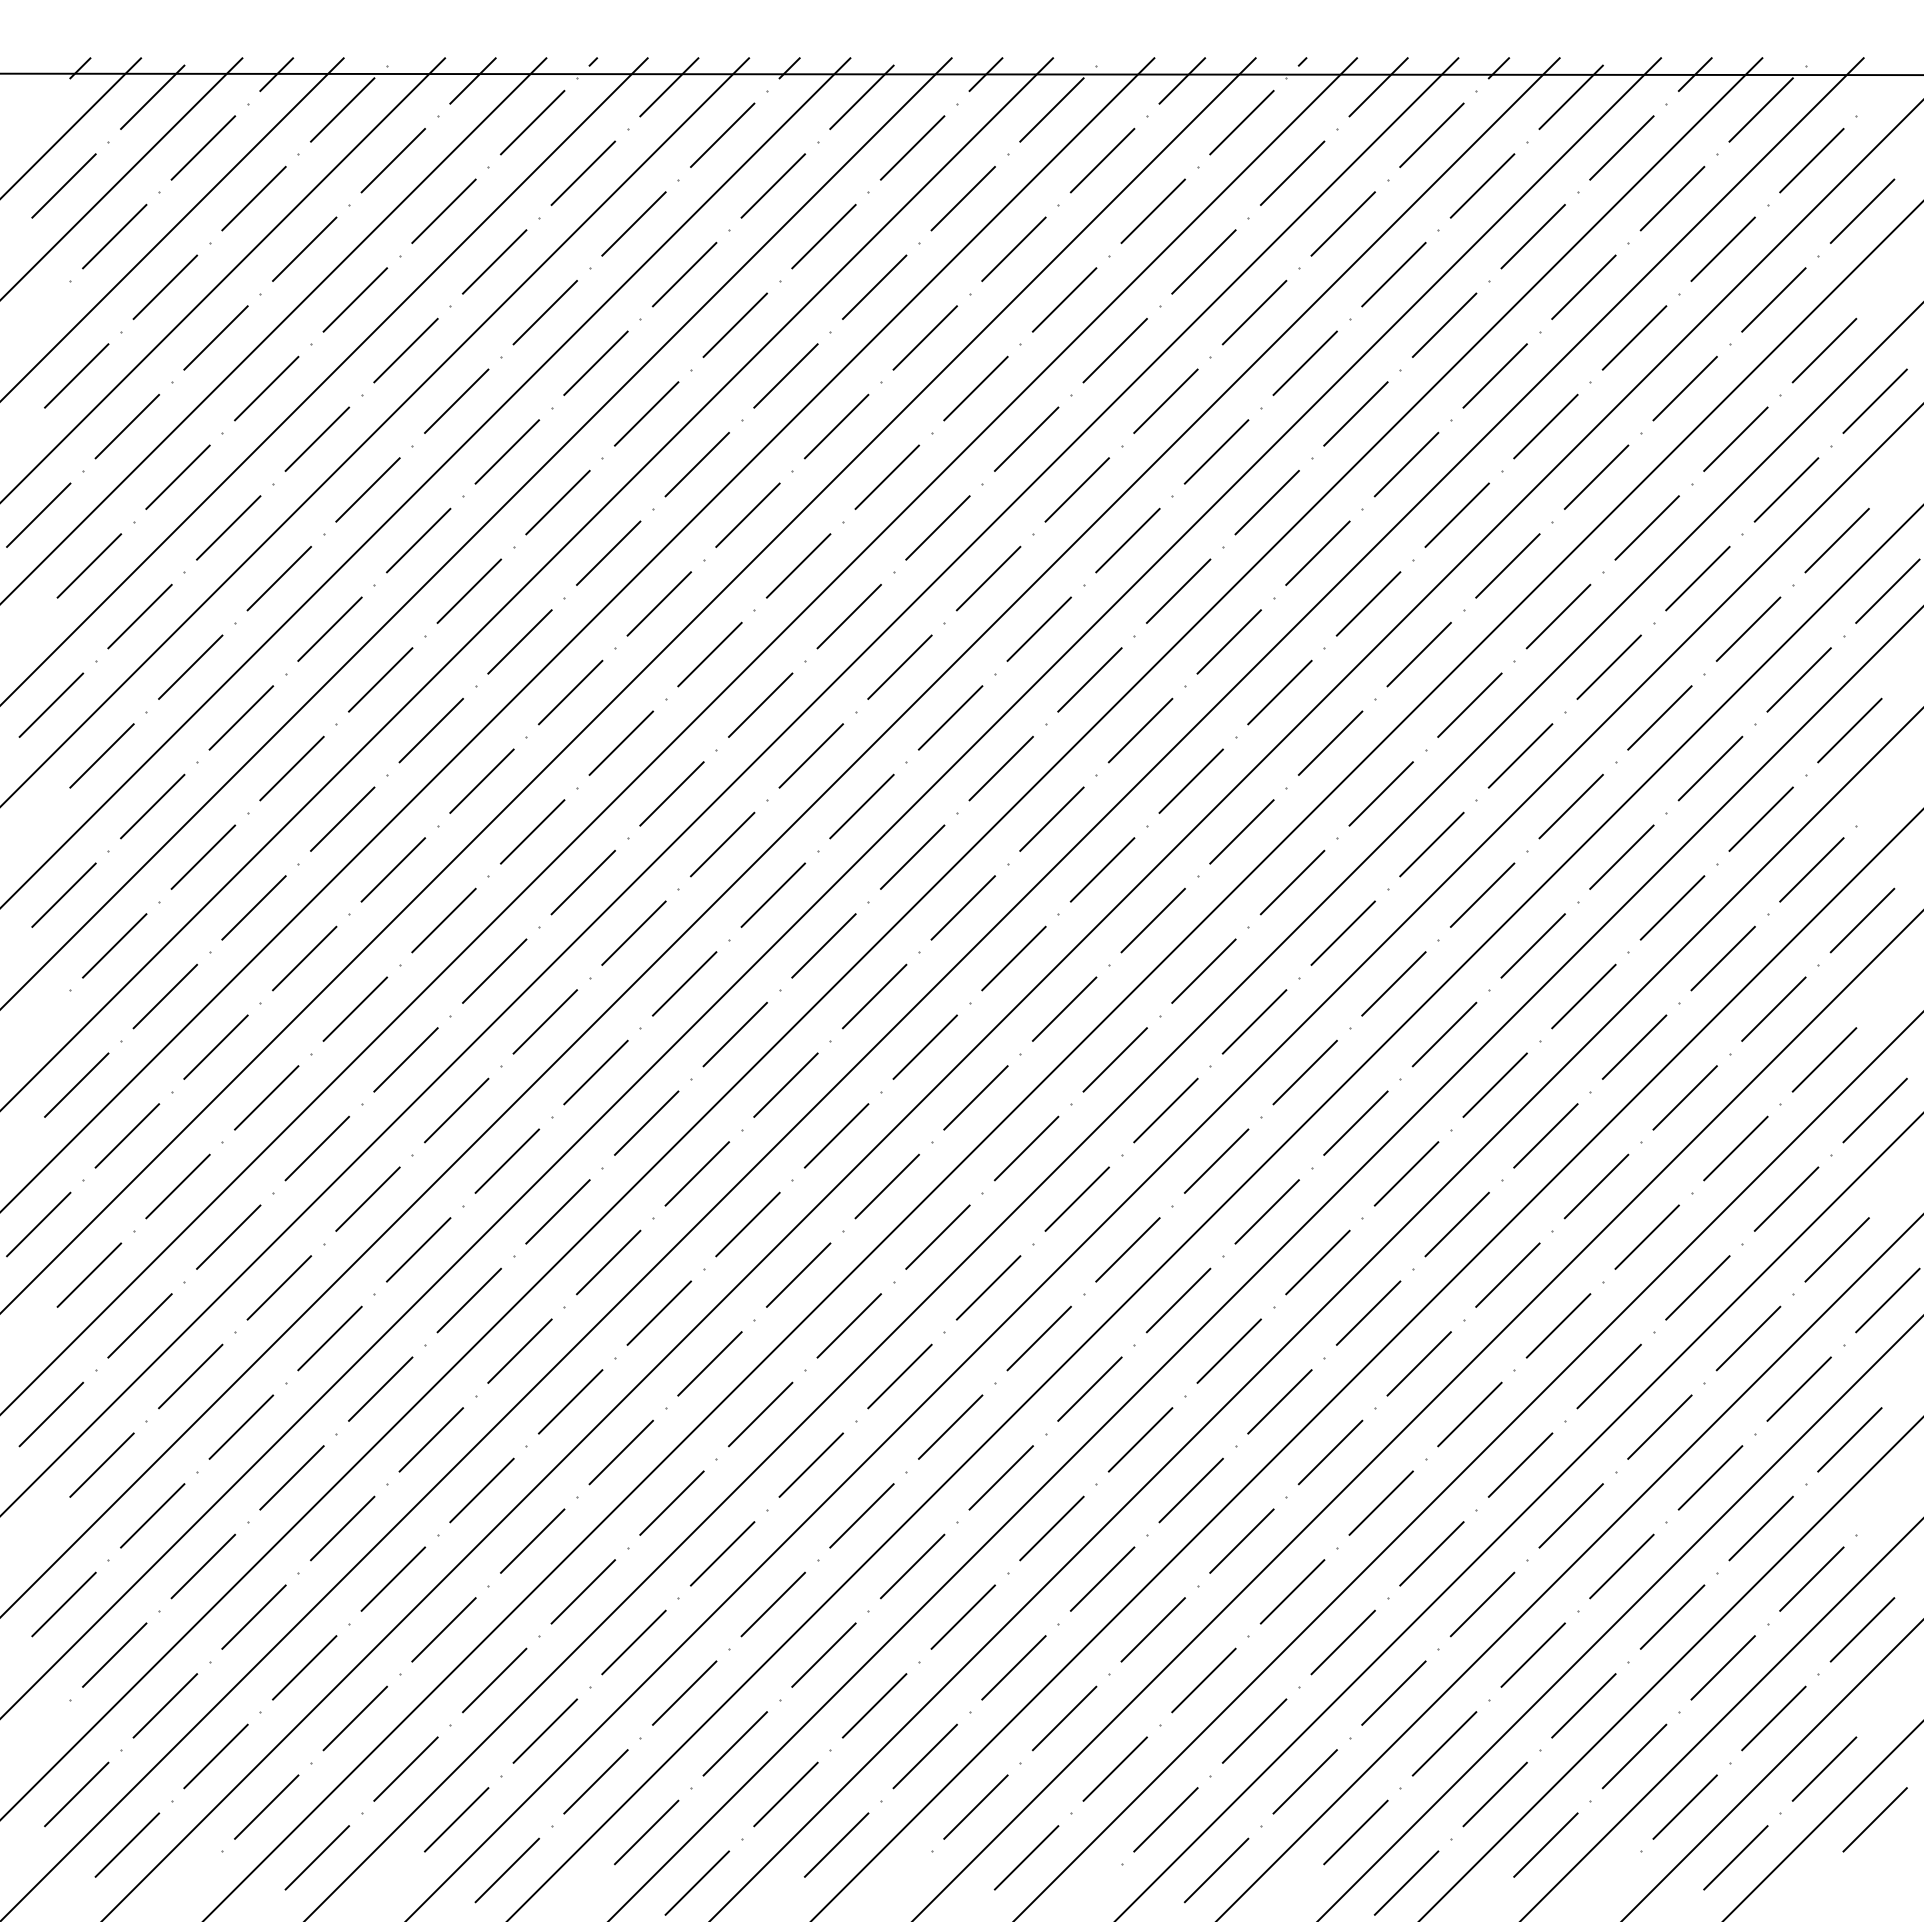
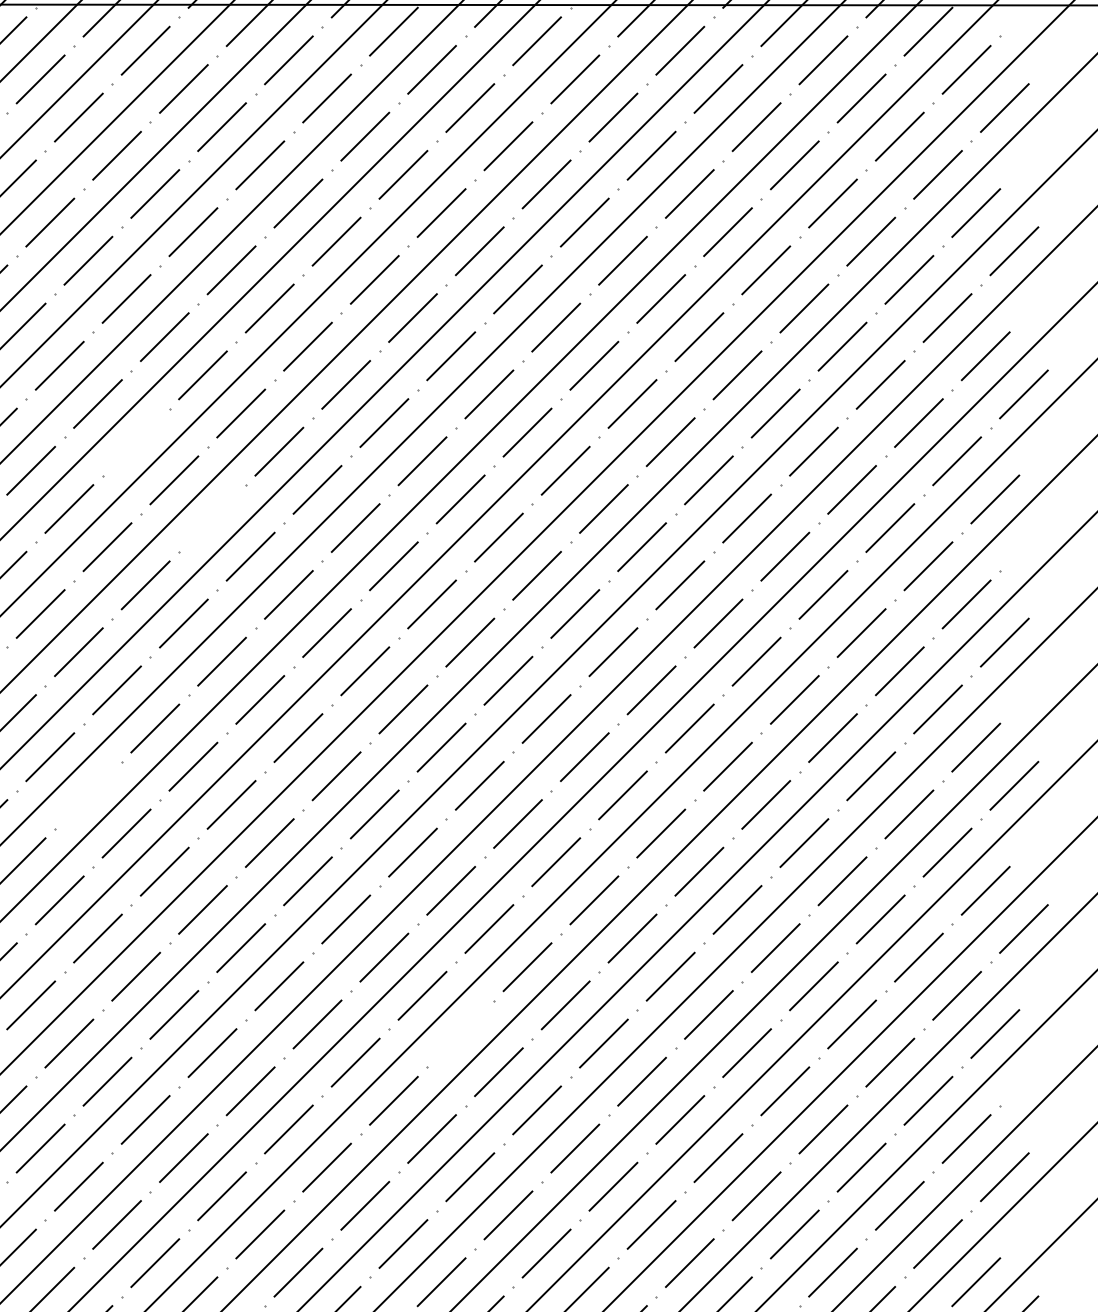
line: (709, 654) -> (135, 442), removed
line: (810, 755) -> (211, 518), removed
line: (646, 1122) -> (88, 794), removed
line: (1140, 1439) -> (460, 1033), removed

